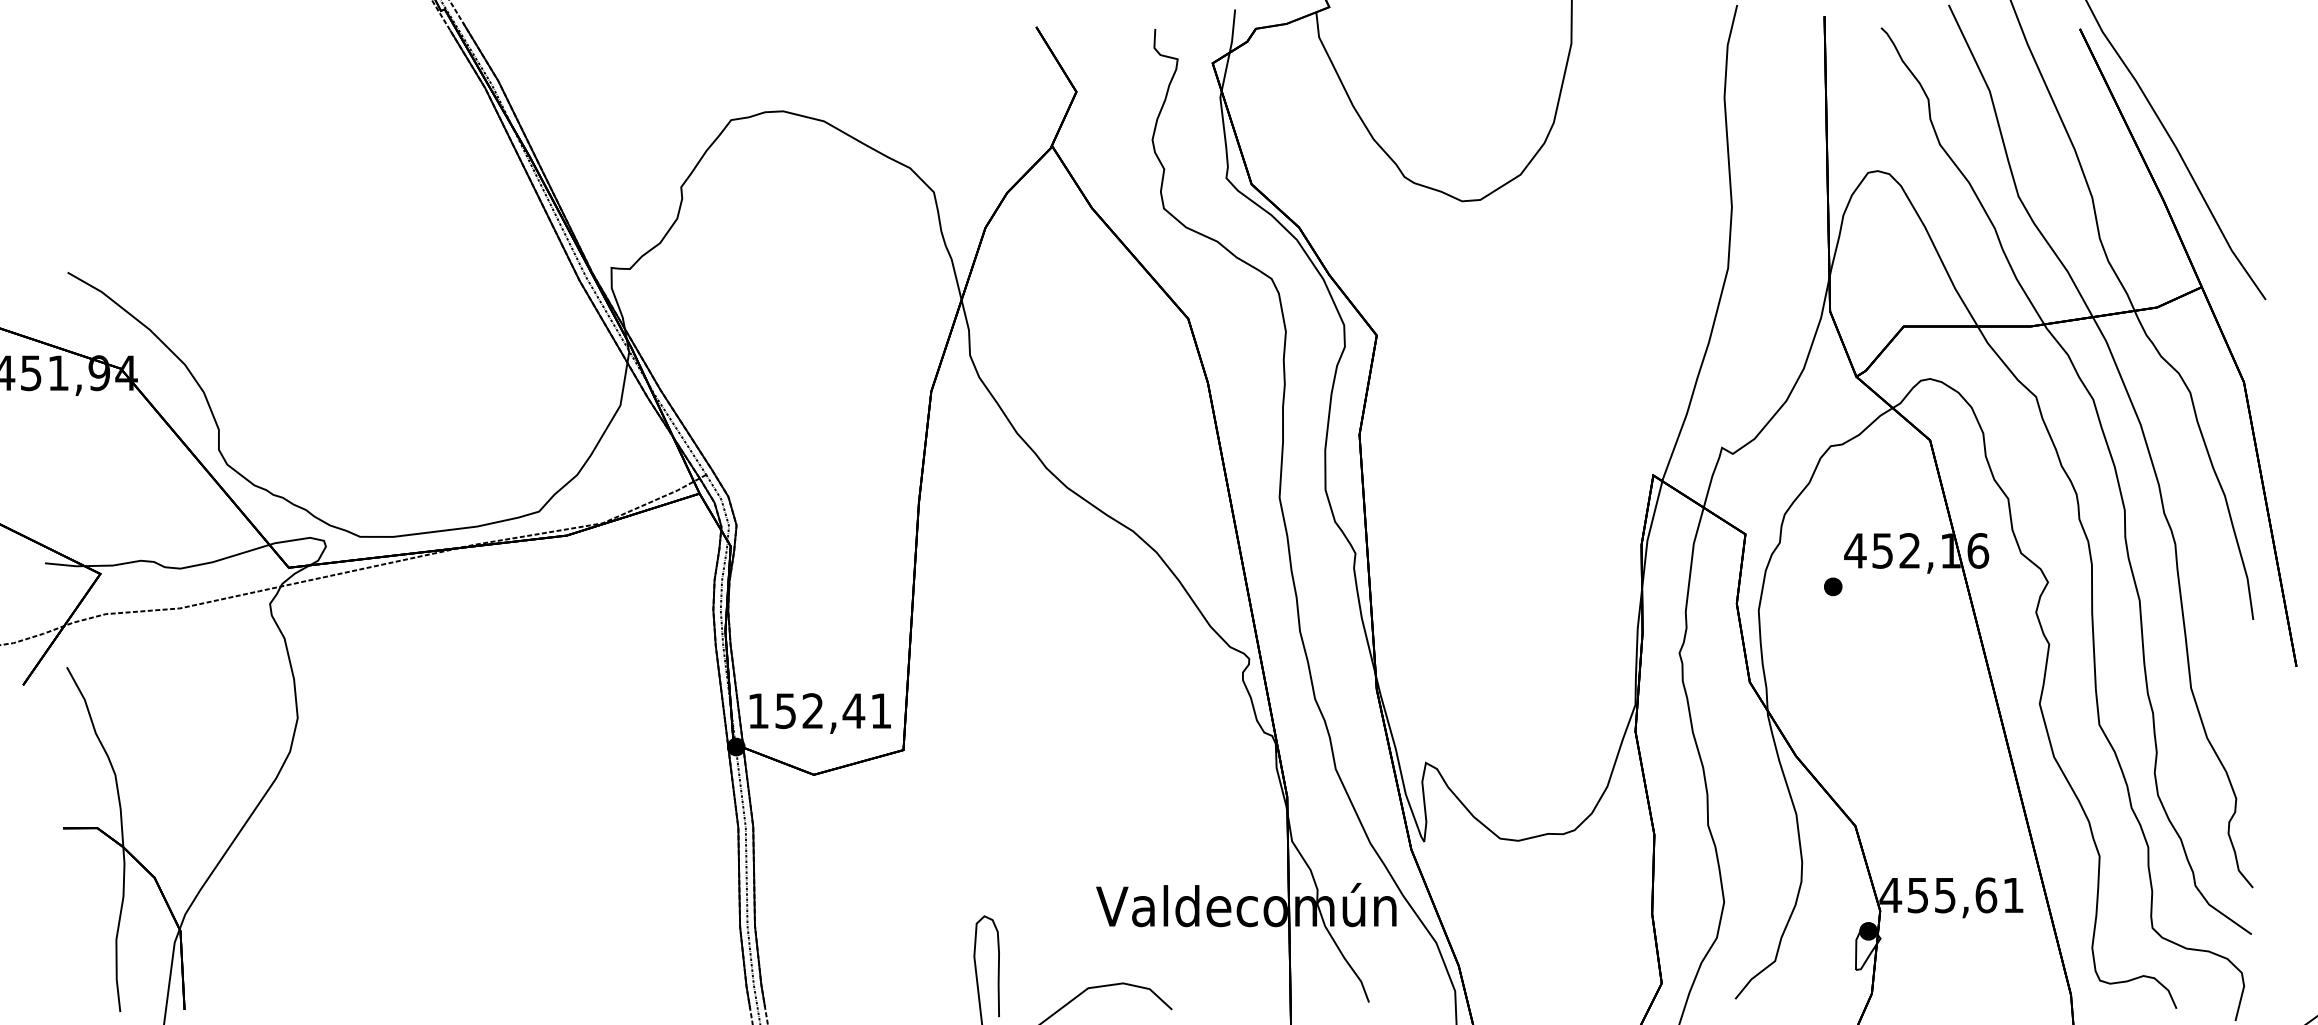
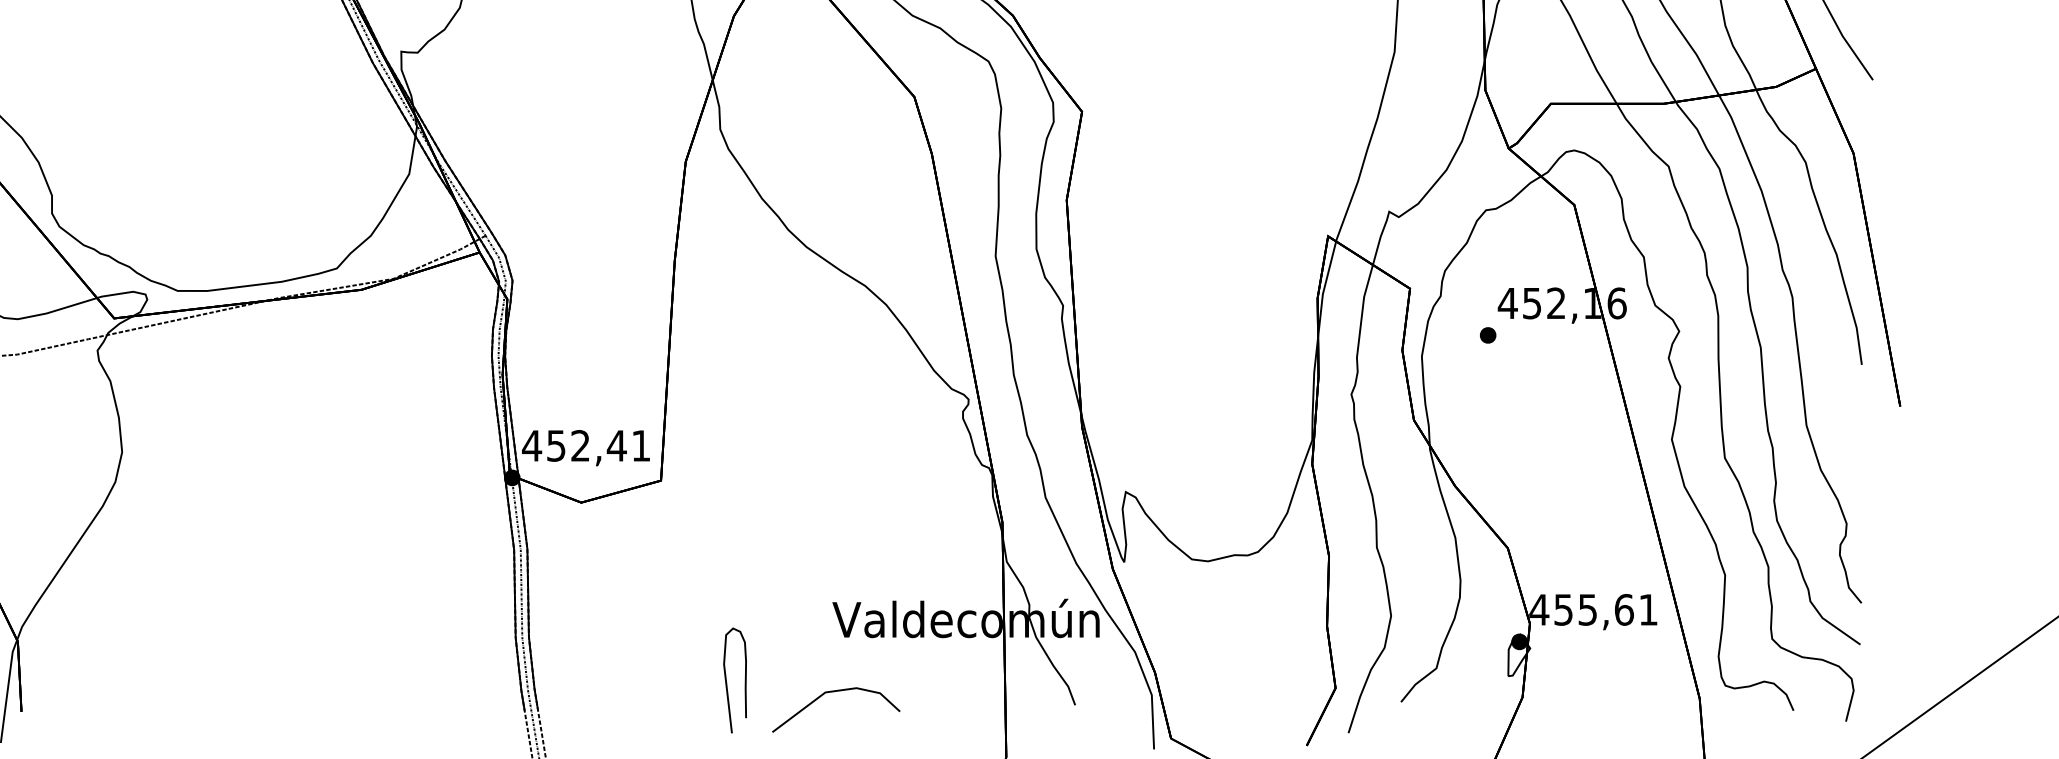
text: (758, 710) -> (532, 445), 152,41 -> 452,41

